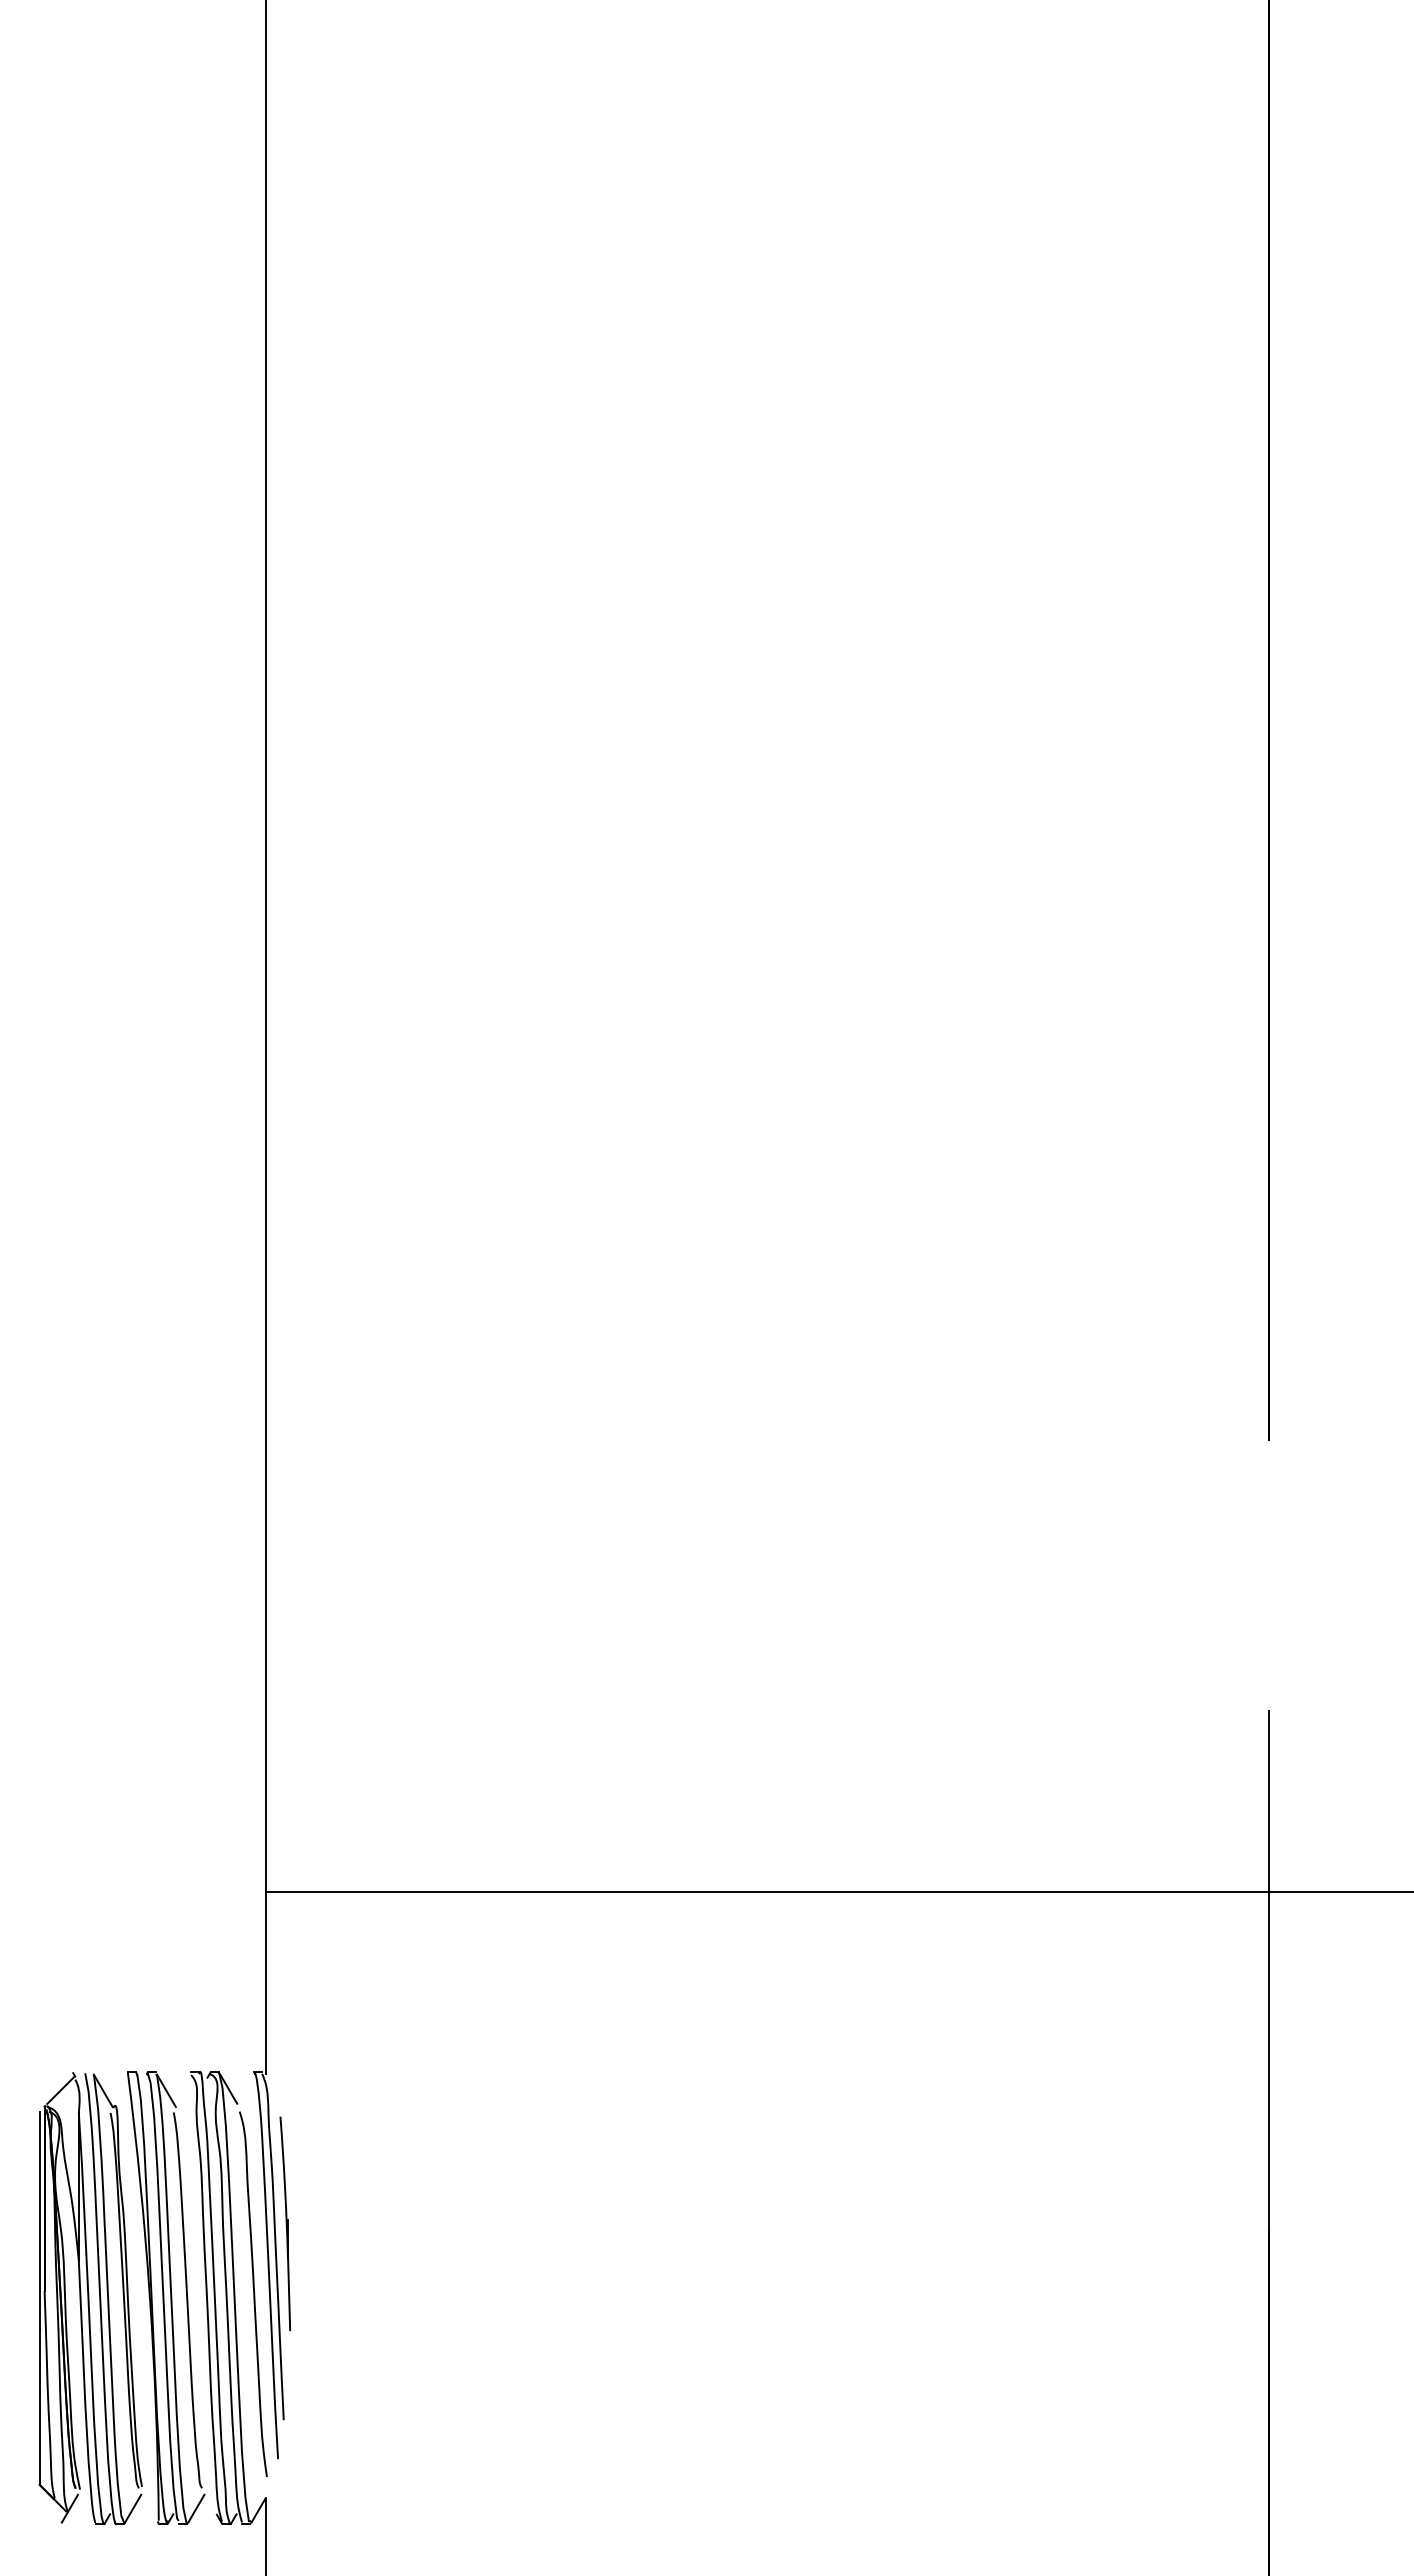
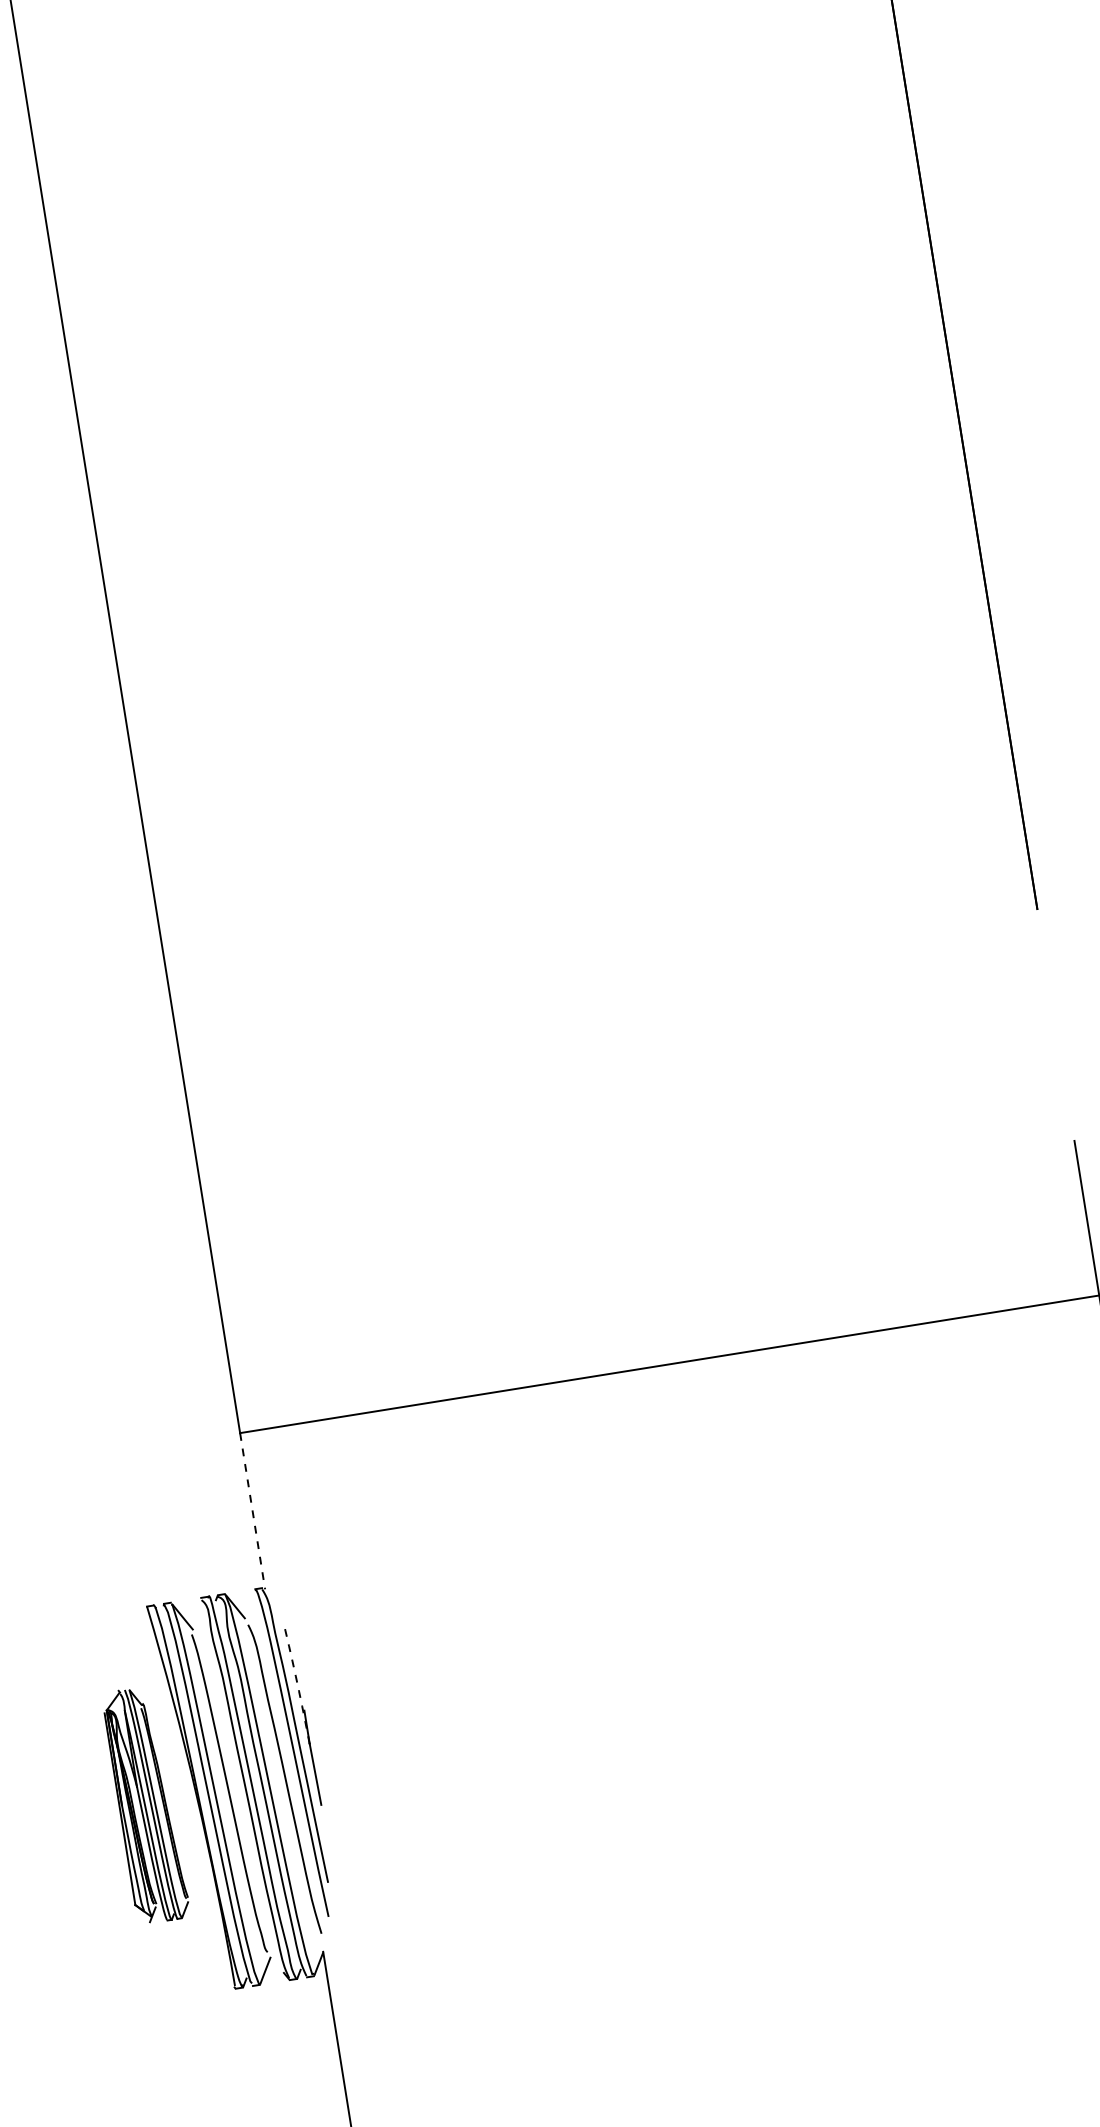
line: (265, 1983) -> (252, 1511), solid -> dashed
arc: (285, 2187) -> (297, 1683), solid -> dashed
part: (90, 2298) -> (146, 1805), size x0.6

